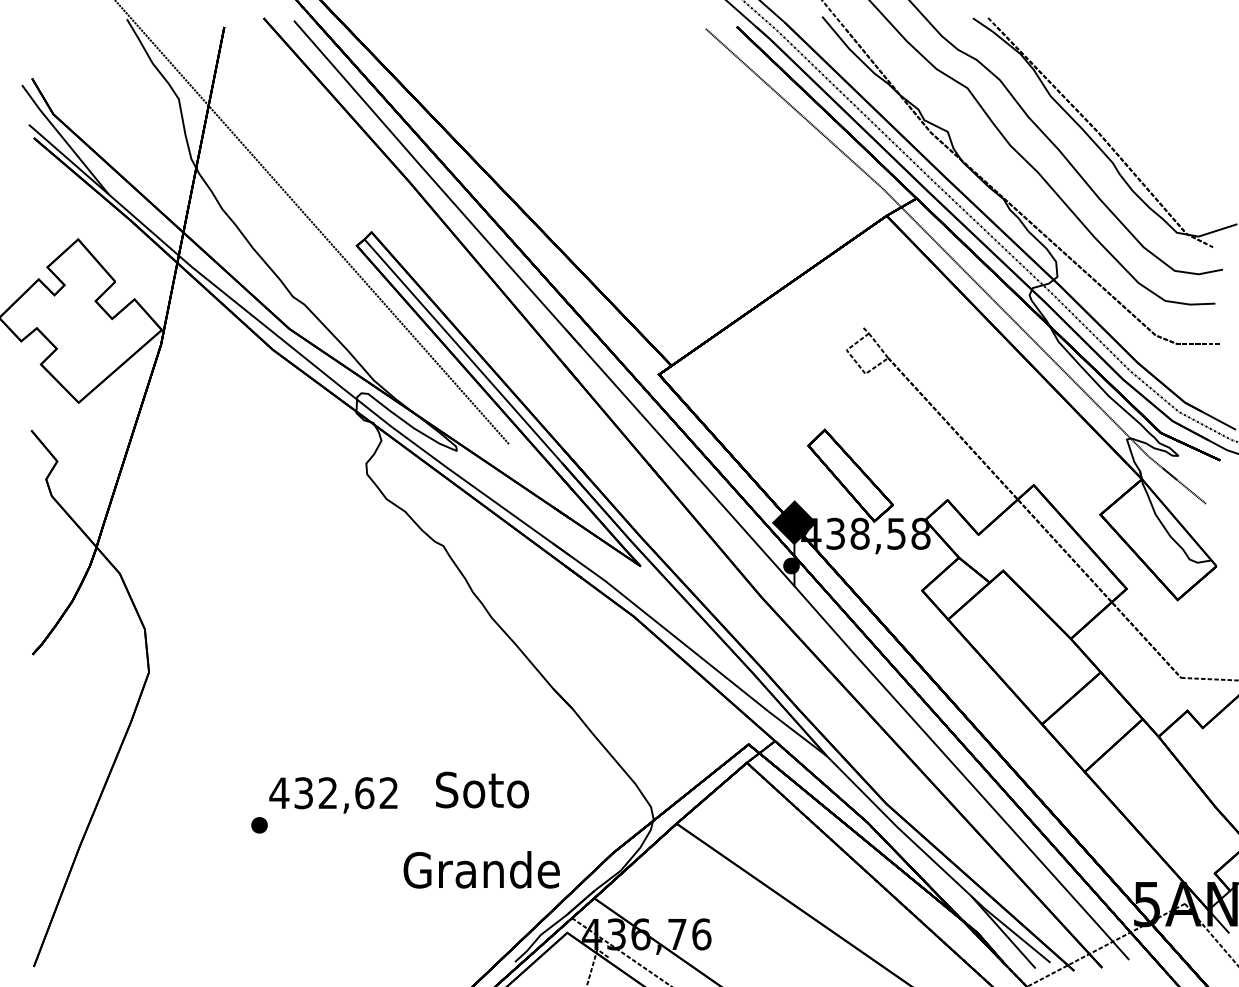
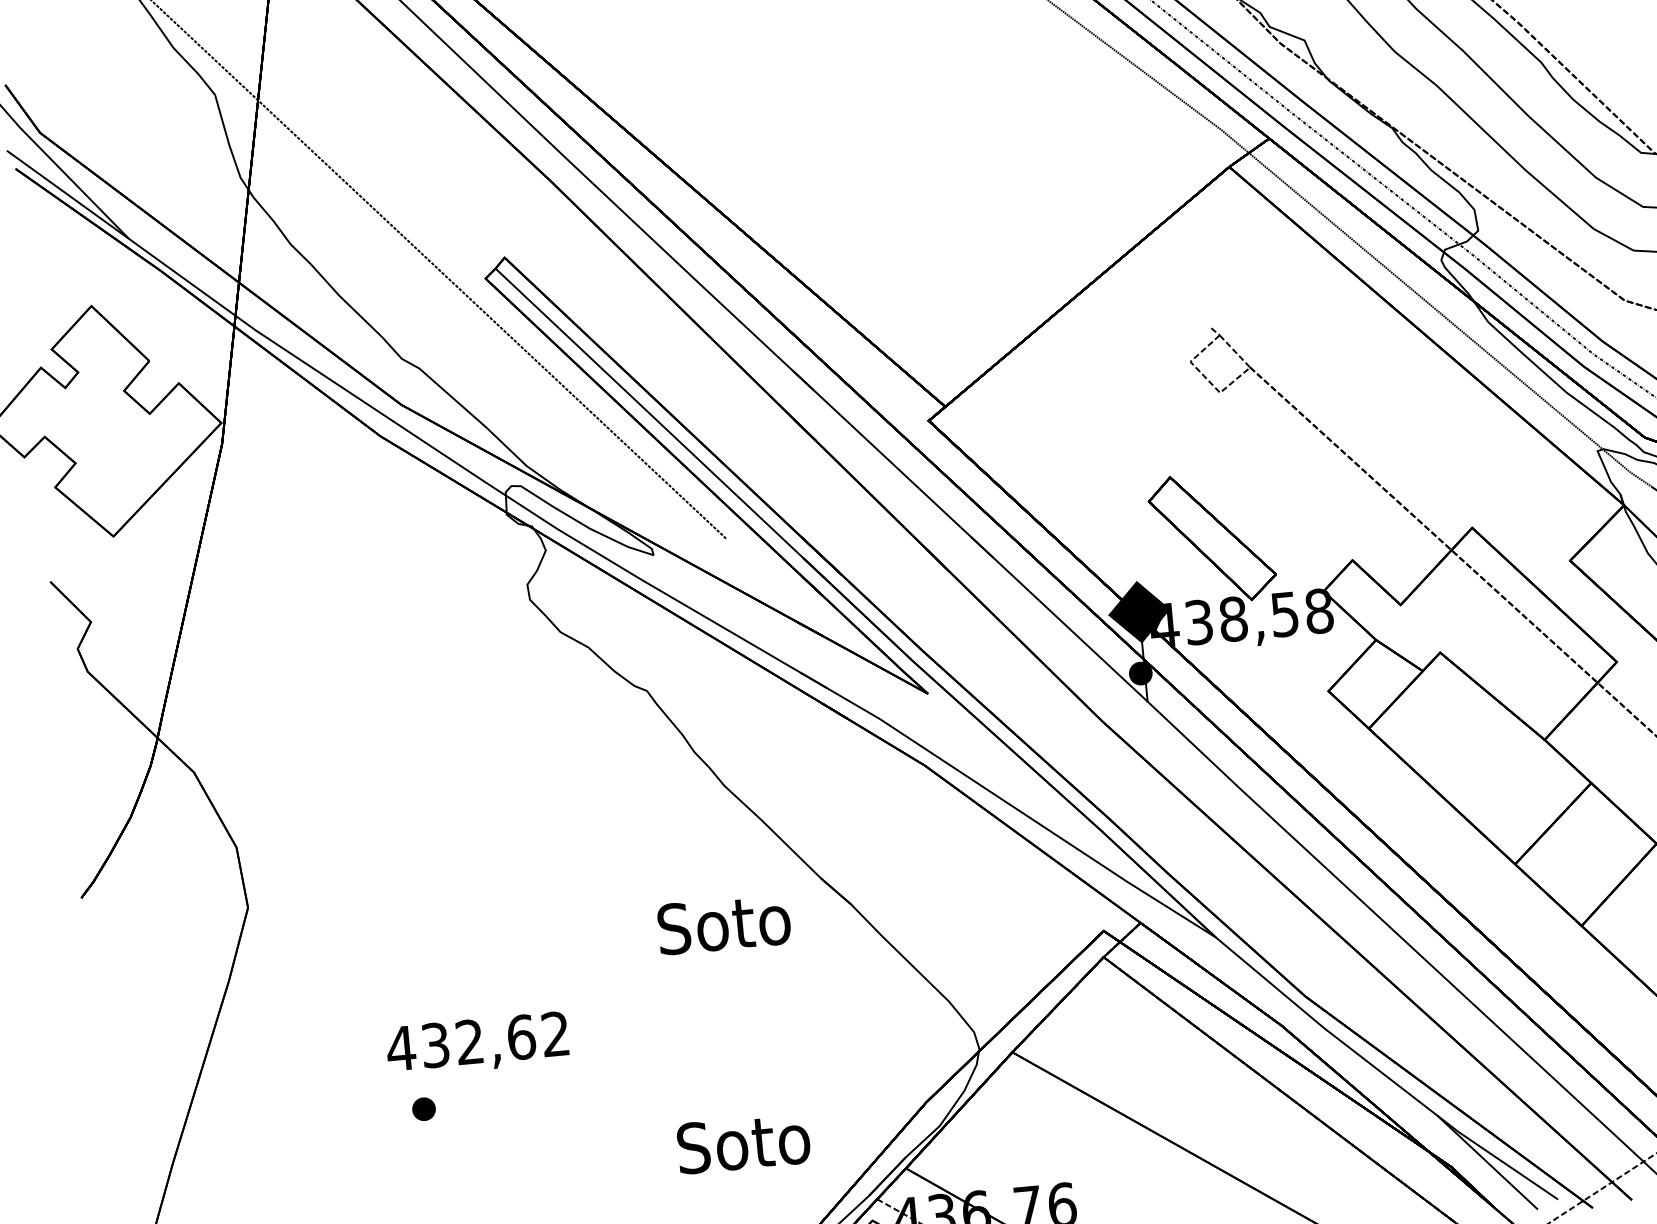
text: (482, 789) -> (724, 923), moved
text: (333, 795) -> (477, 1044), moved
text: (481, 869) -> (743, 1142), Grande -> Soto

